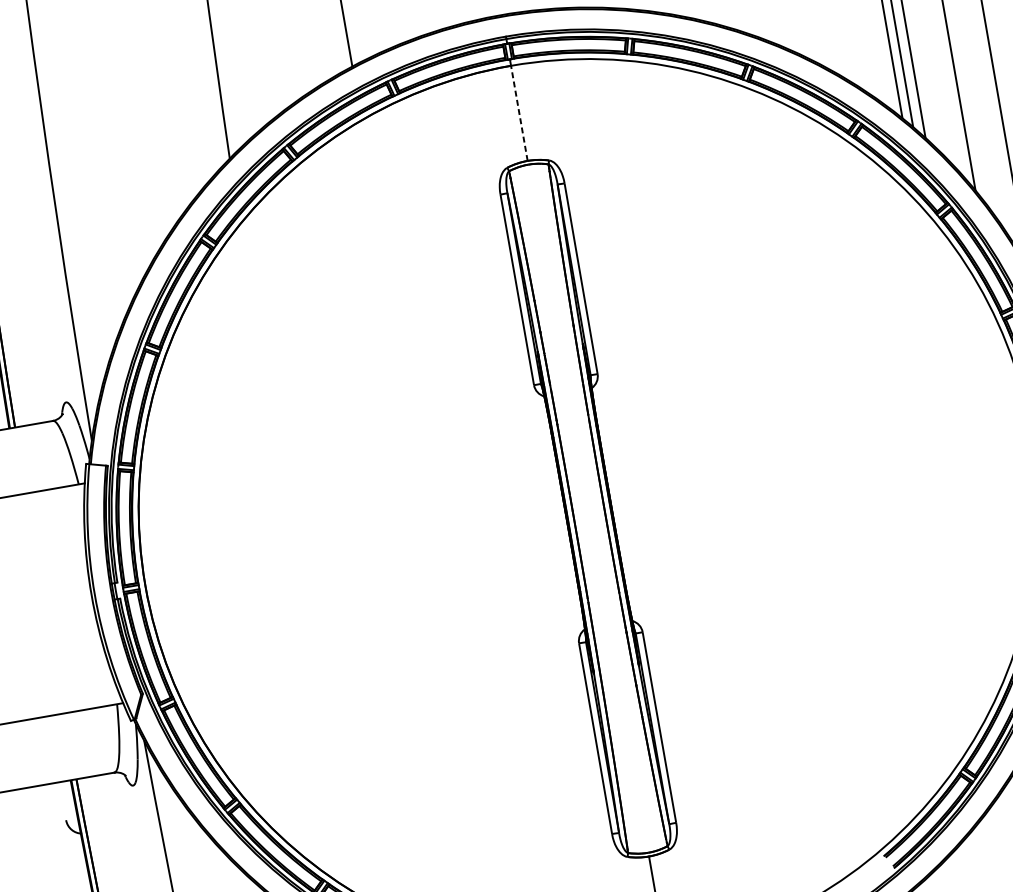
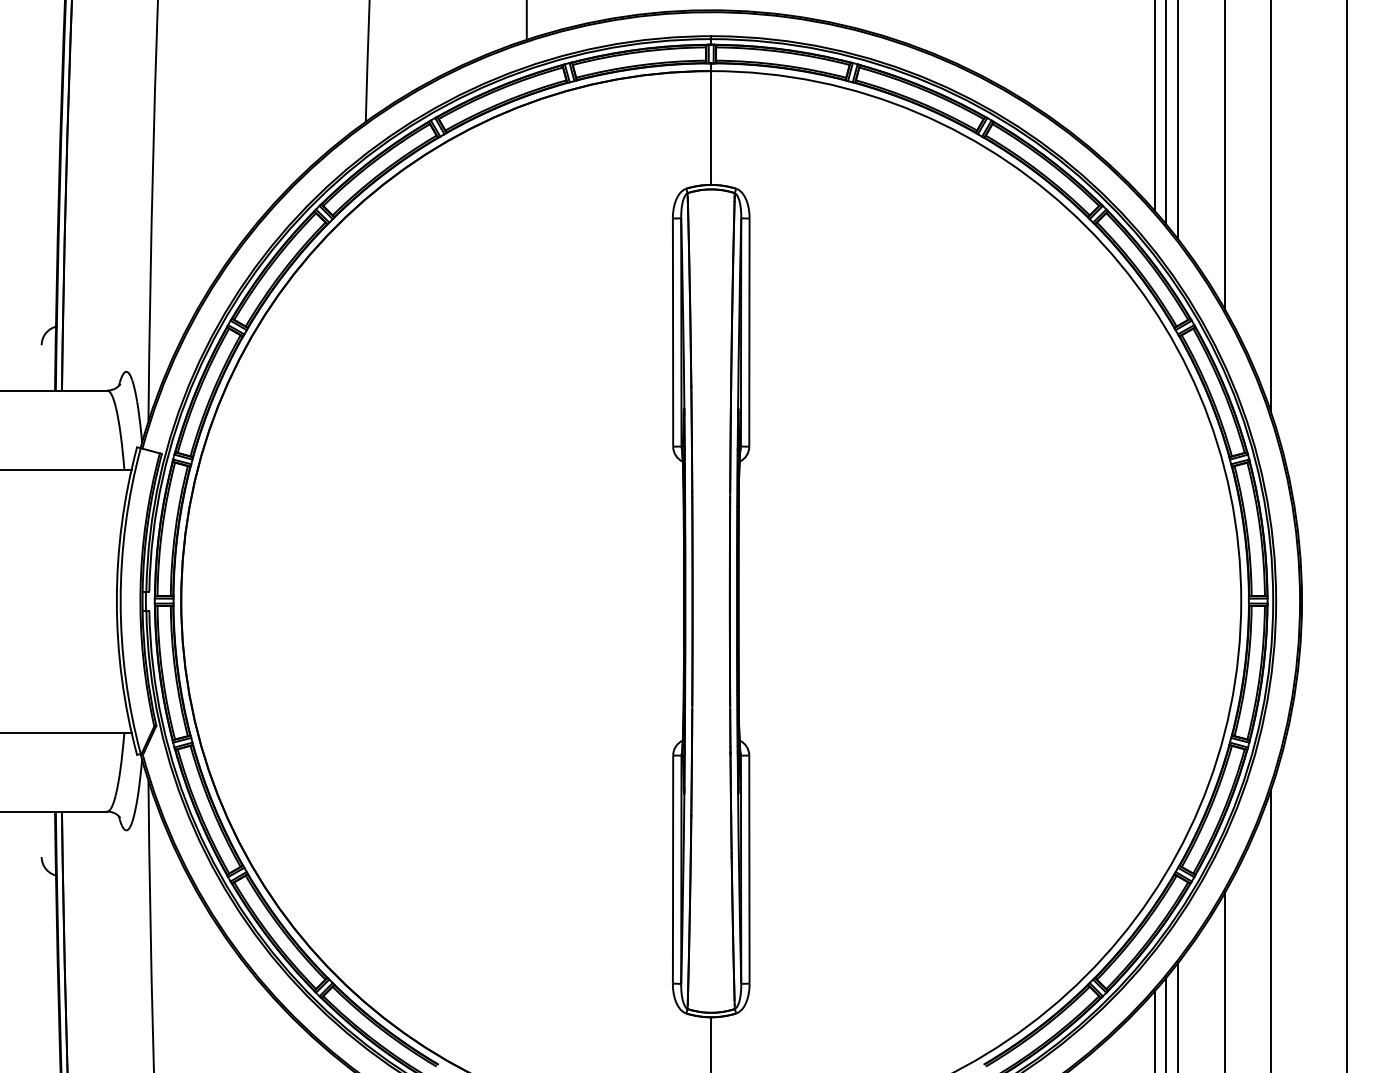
line: (519, 113) -> (711, 128), dashed -> solid

